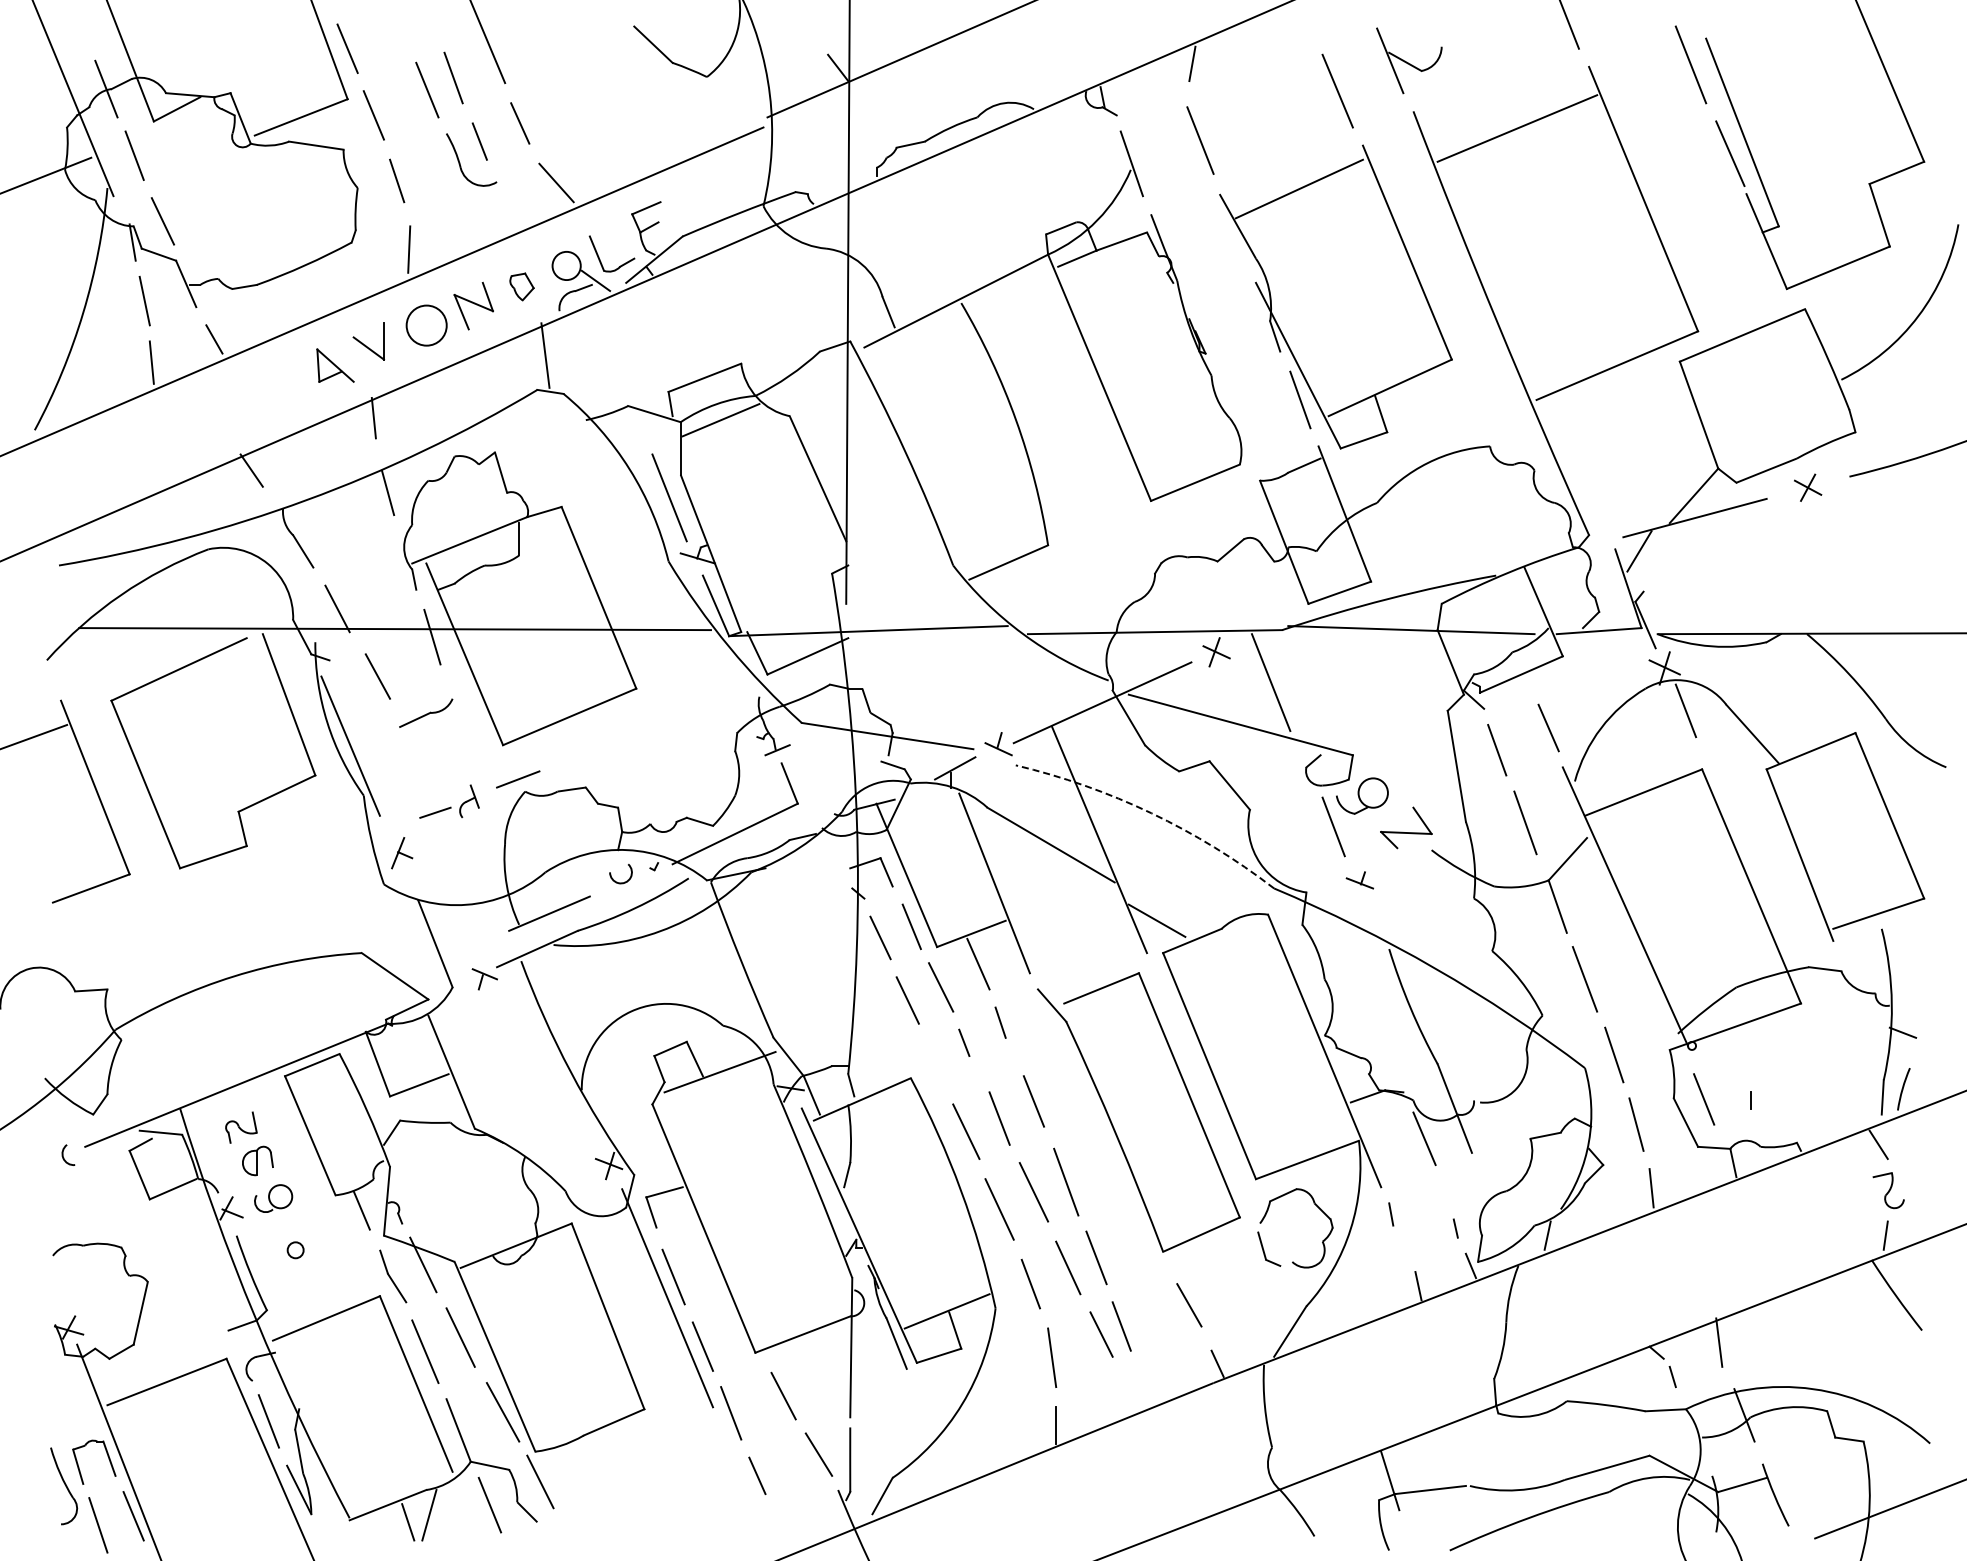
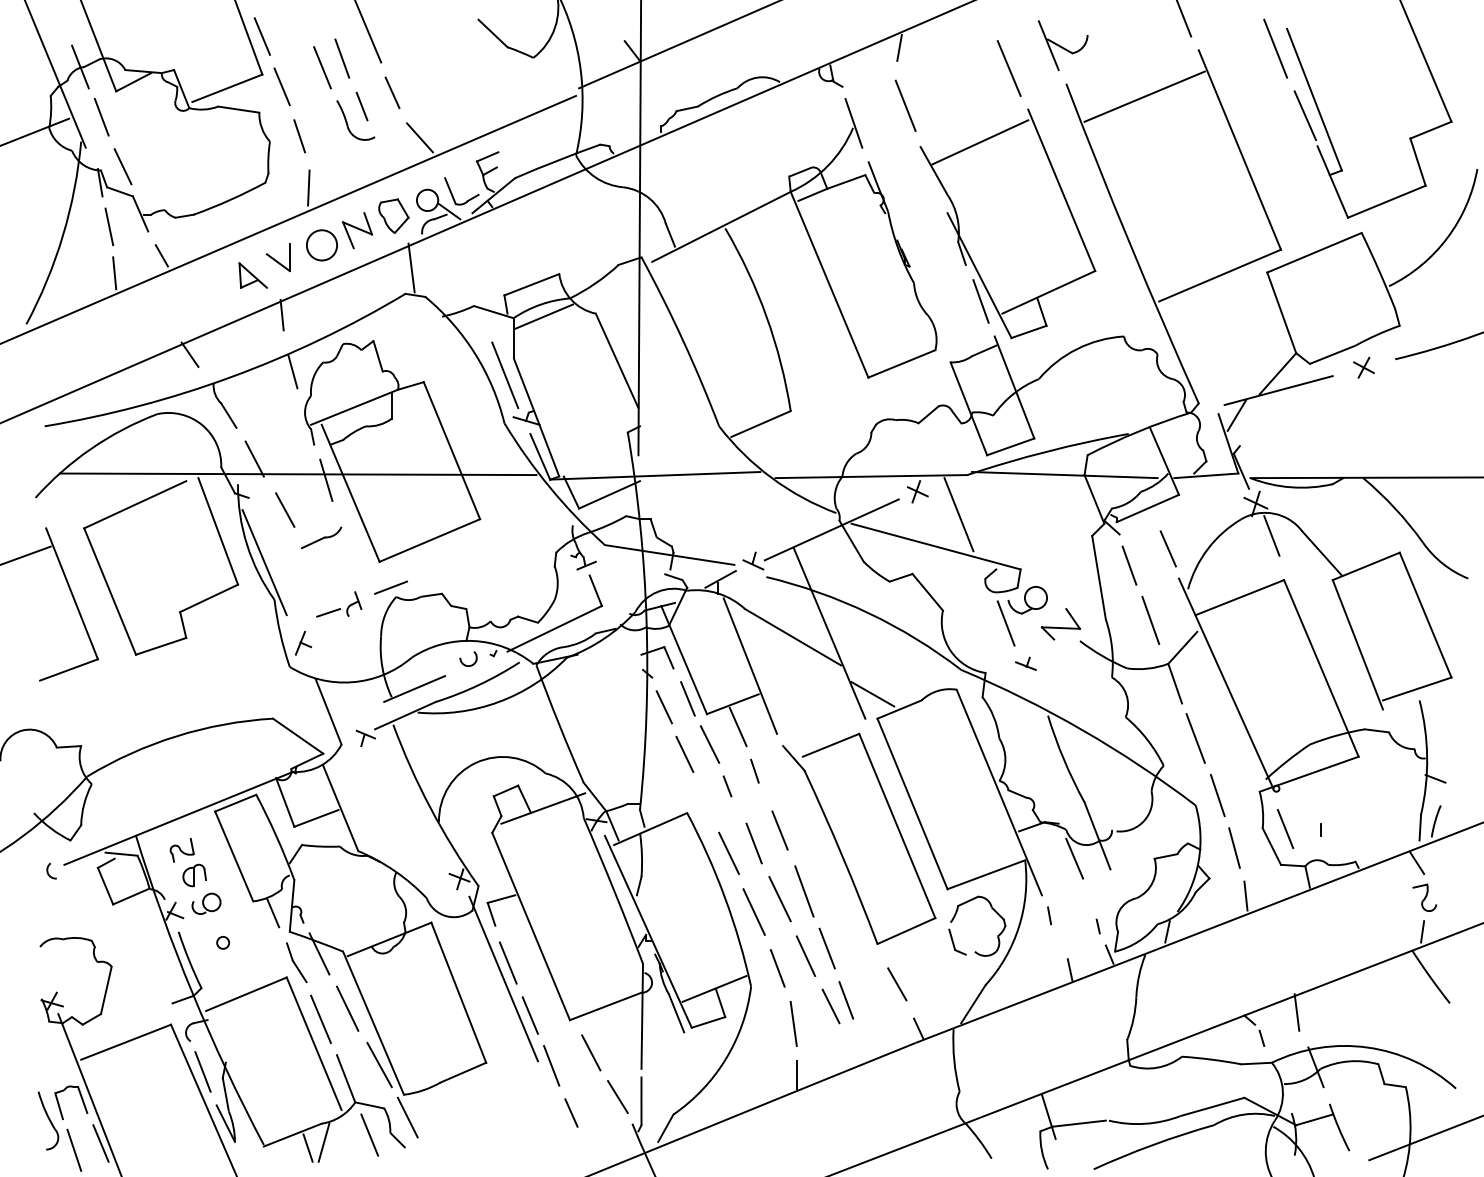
part: (521, 286) -> (393, 215), size x1.67
arc: (1151, 813) -> (868, 613), dashed -> solid

